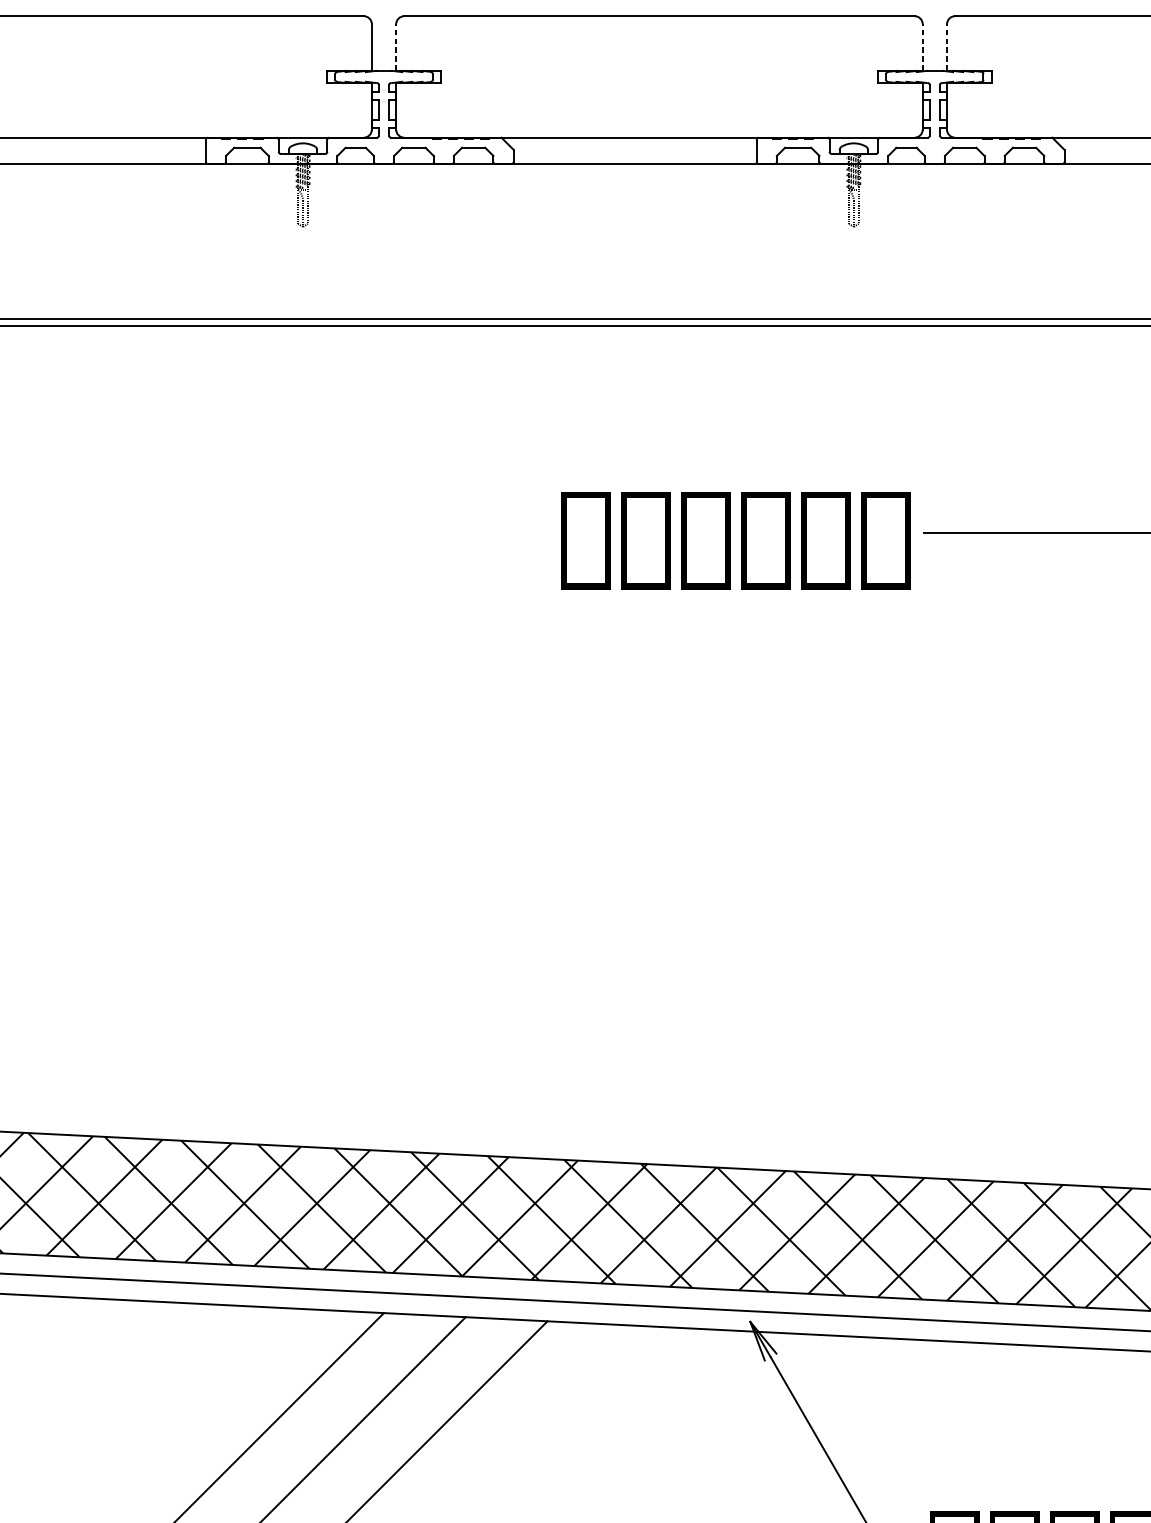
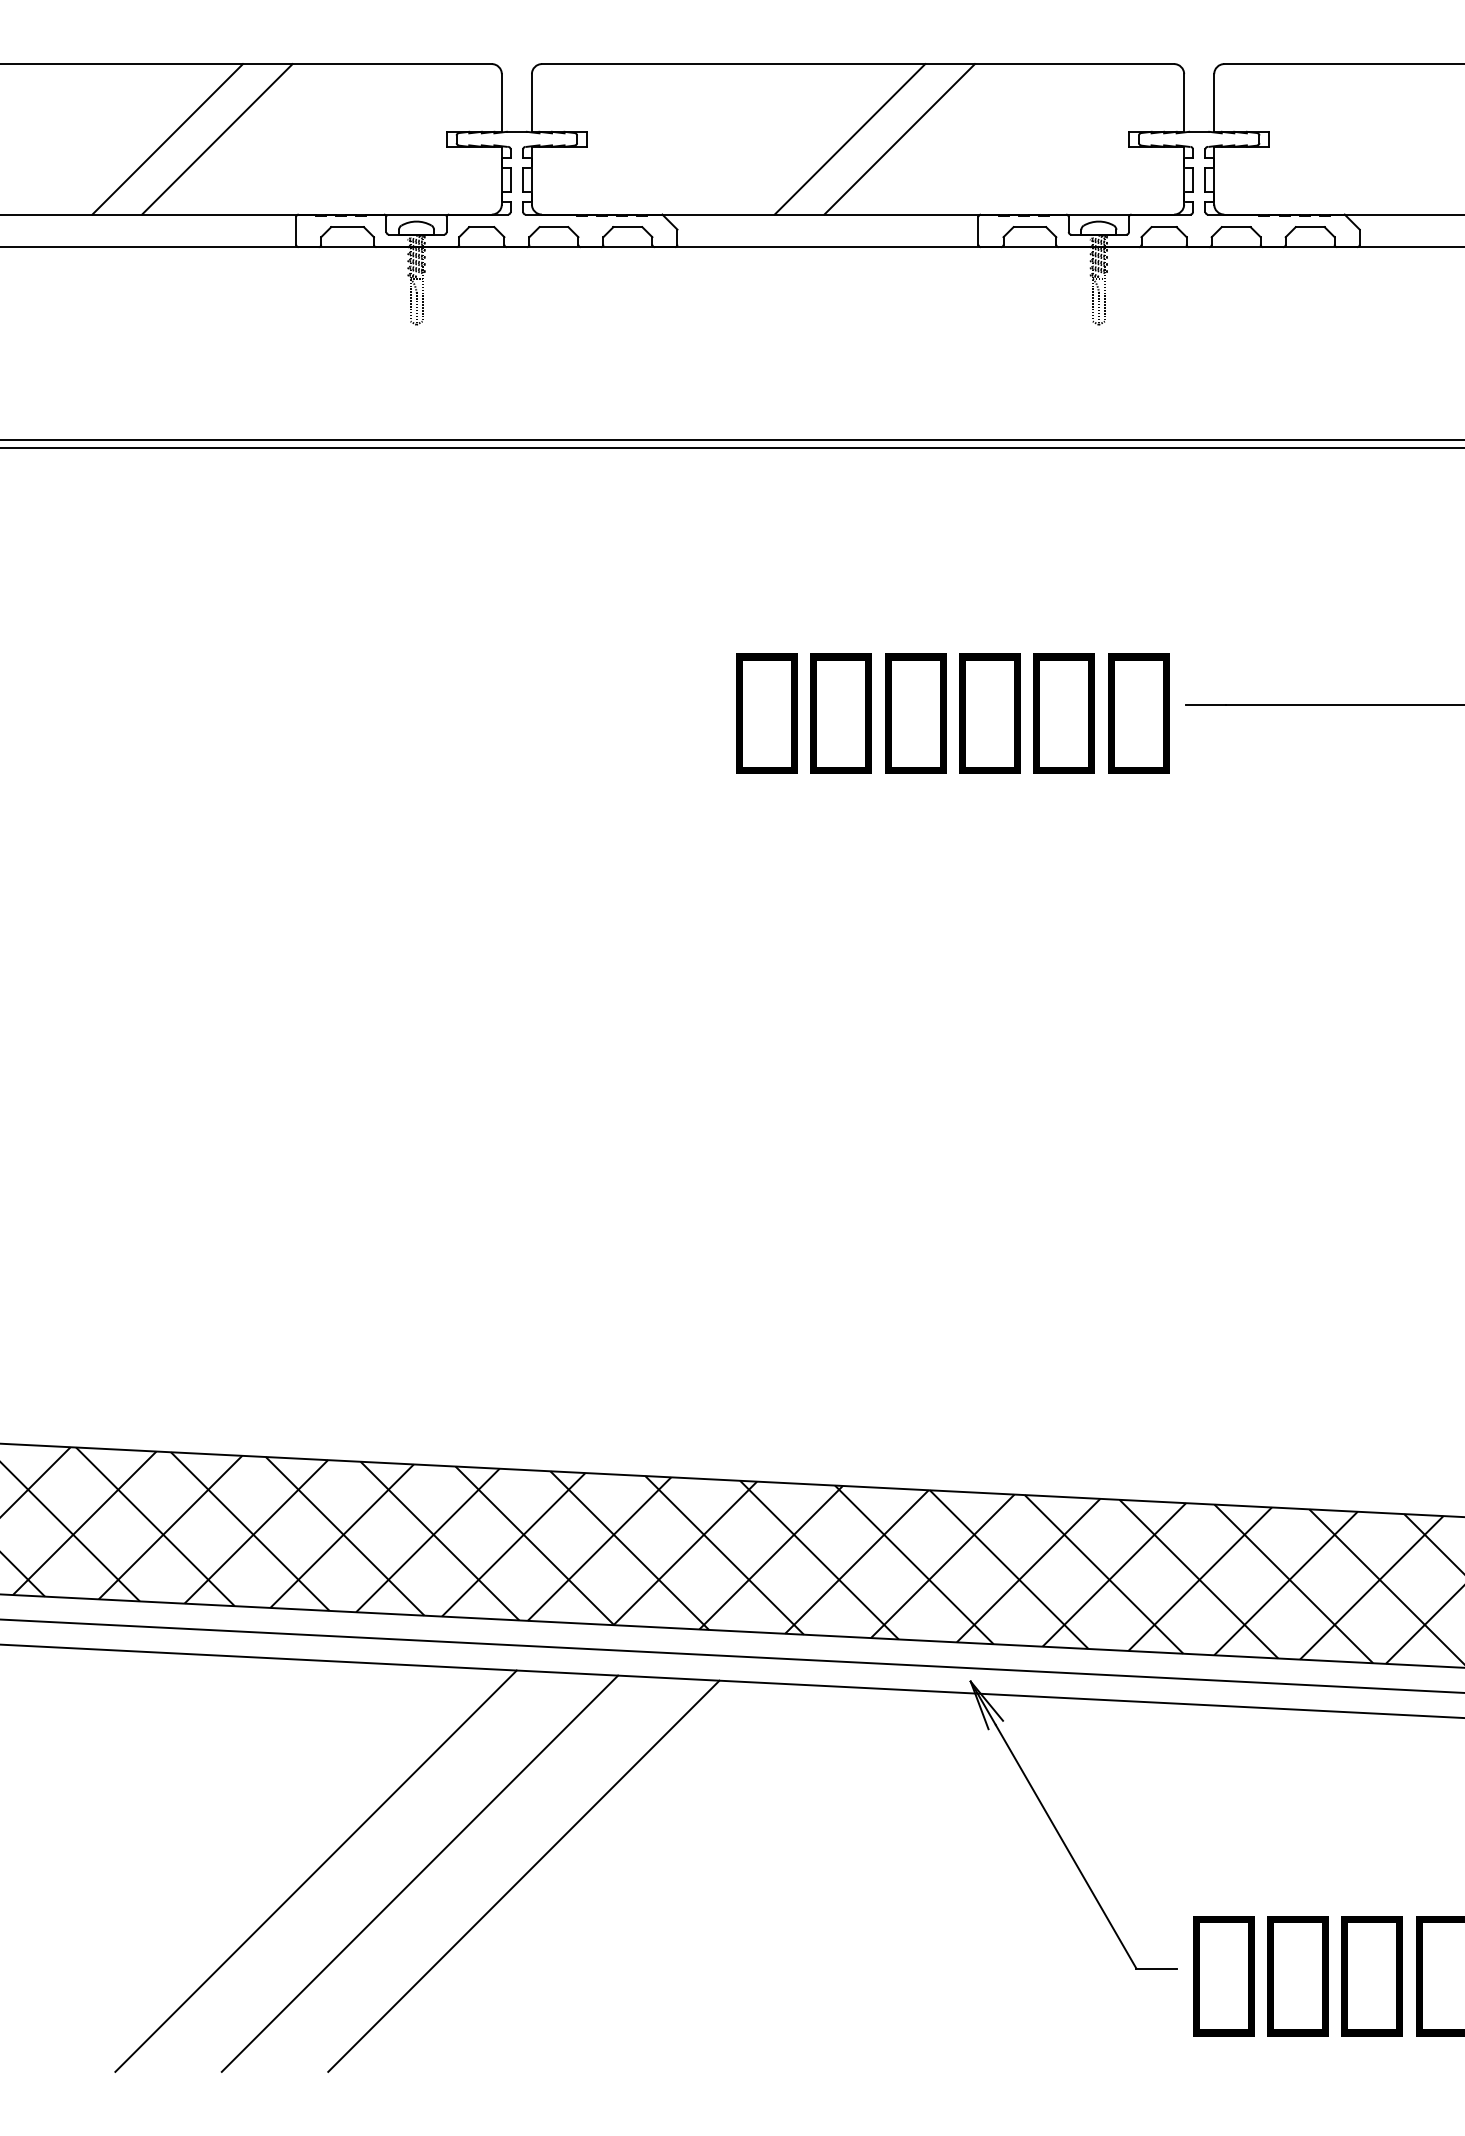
line: (395, 47) -> (531, 102), dashed -> solid
line: (923, 47) -> (1184, 102), dashed -> solid
line: (947, 47) -> (1214, 102), dashed -> solid
line: (101, 77) -> (167, 139), added
line: (142, 77) -> (217, 139), added
line: (652, 77) -> (849, 139), added
line: (692, 77) -> (899, 139), added

